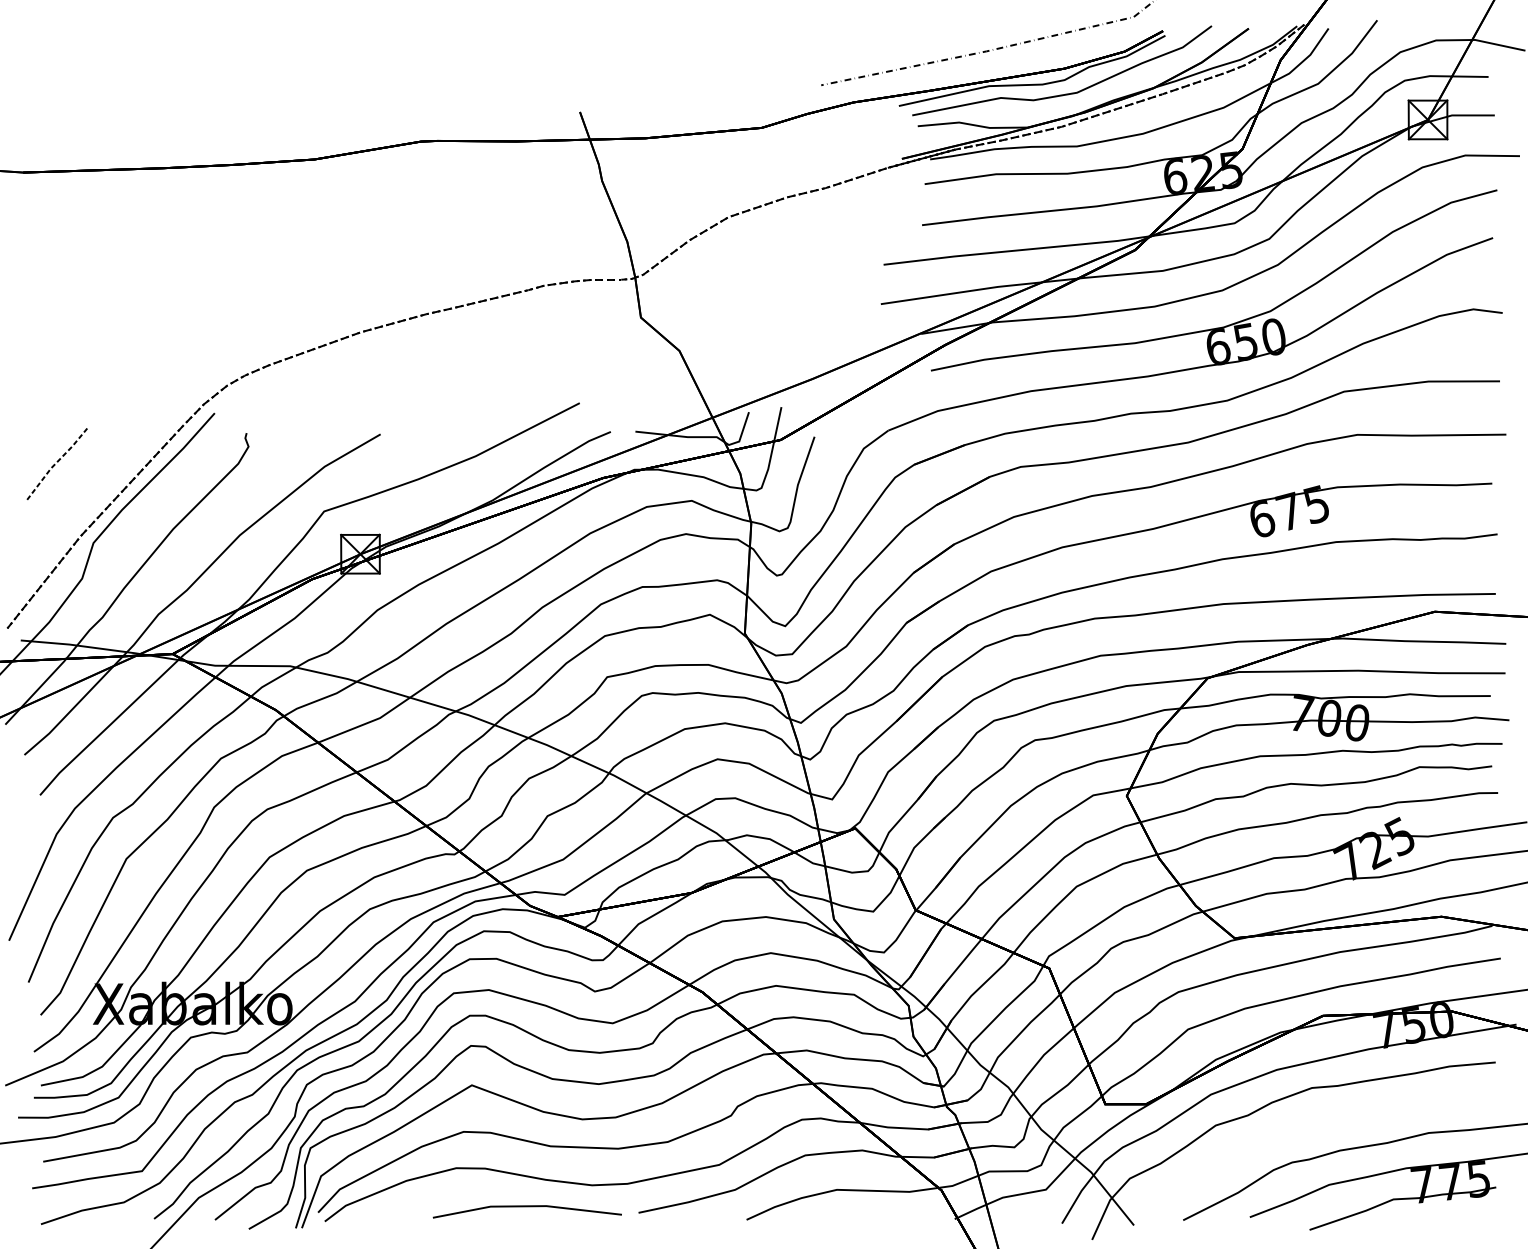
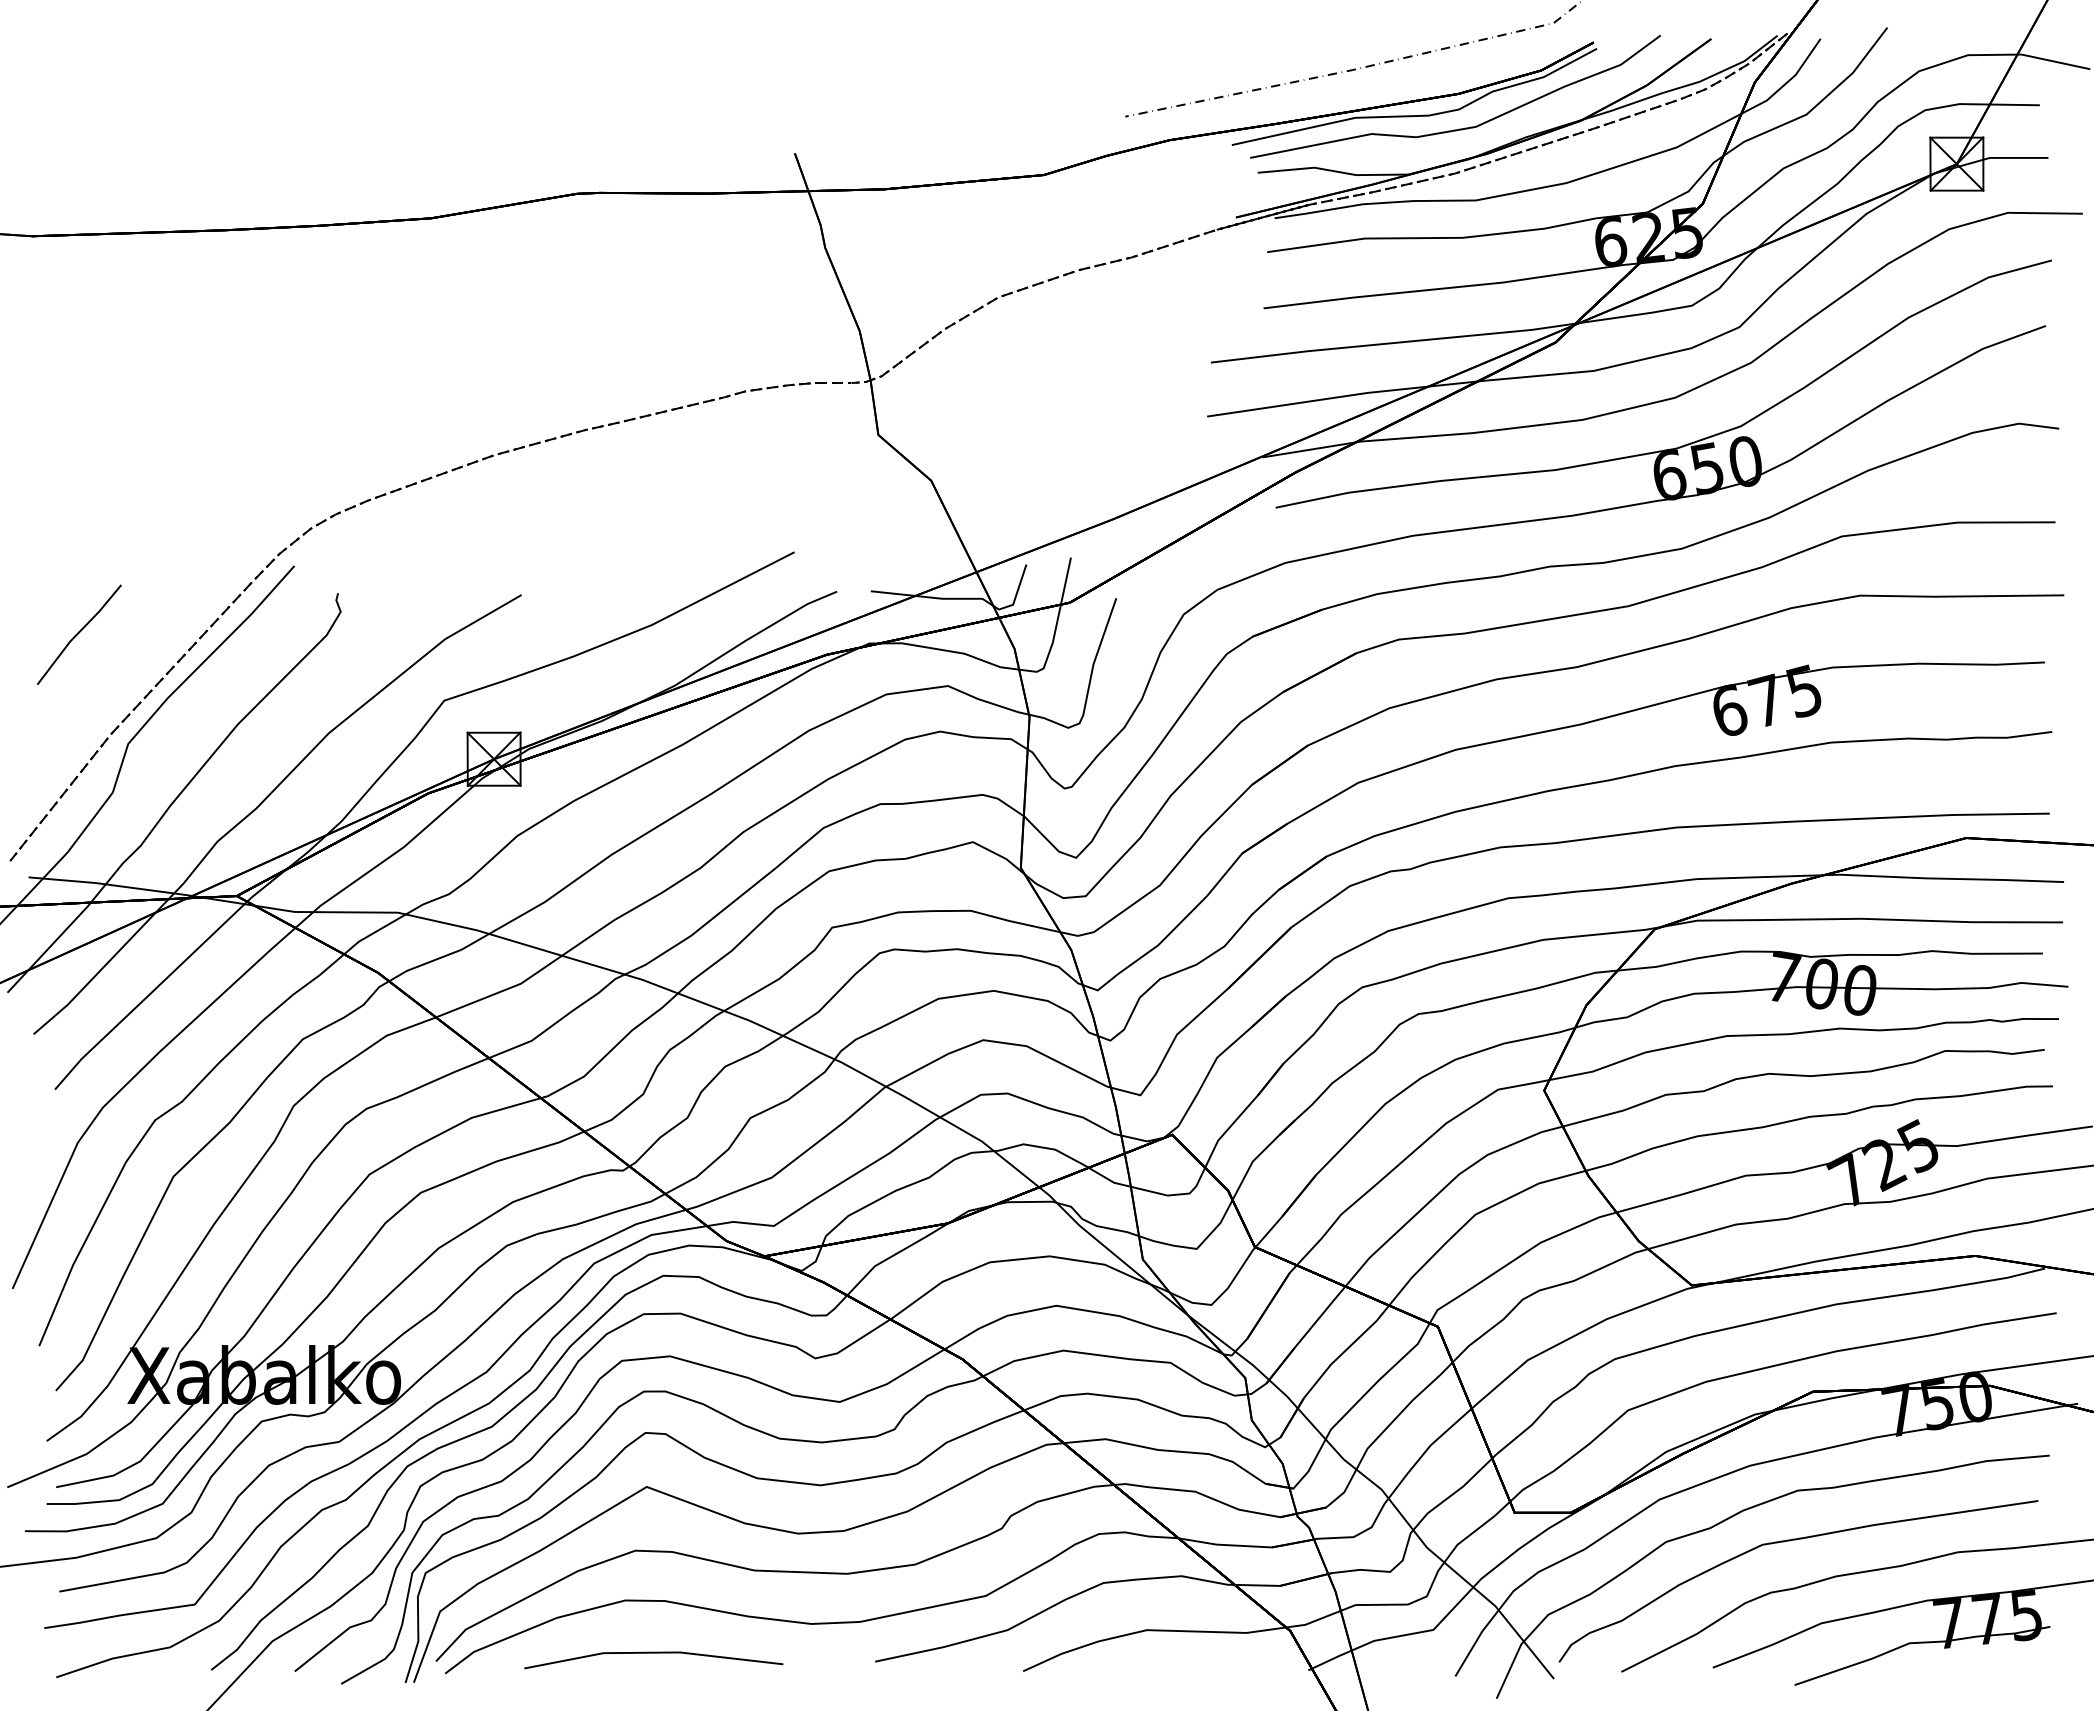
line: (57, 462) -> (78, 633), dashed -> solid
curve: (1306, 1125) -> (1790, 1541), added
line: (527, 1206) -> (653, 1653), moved

